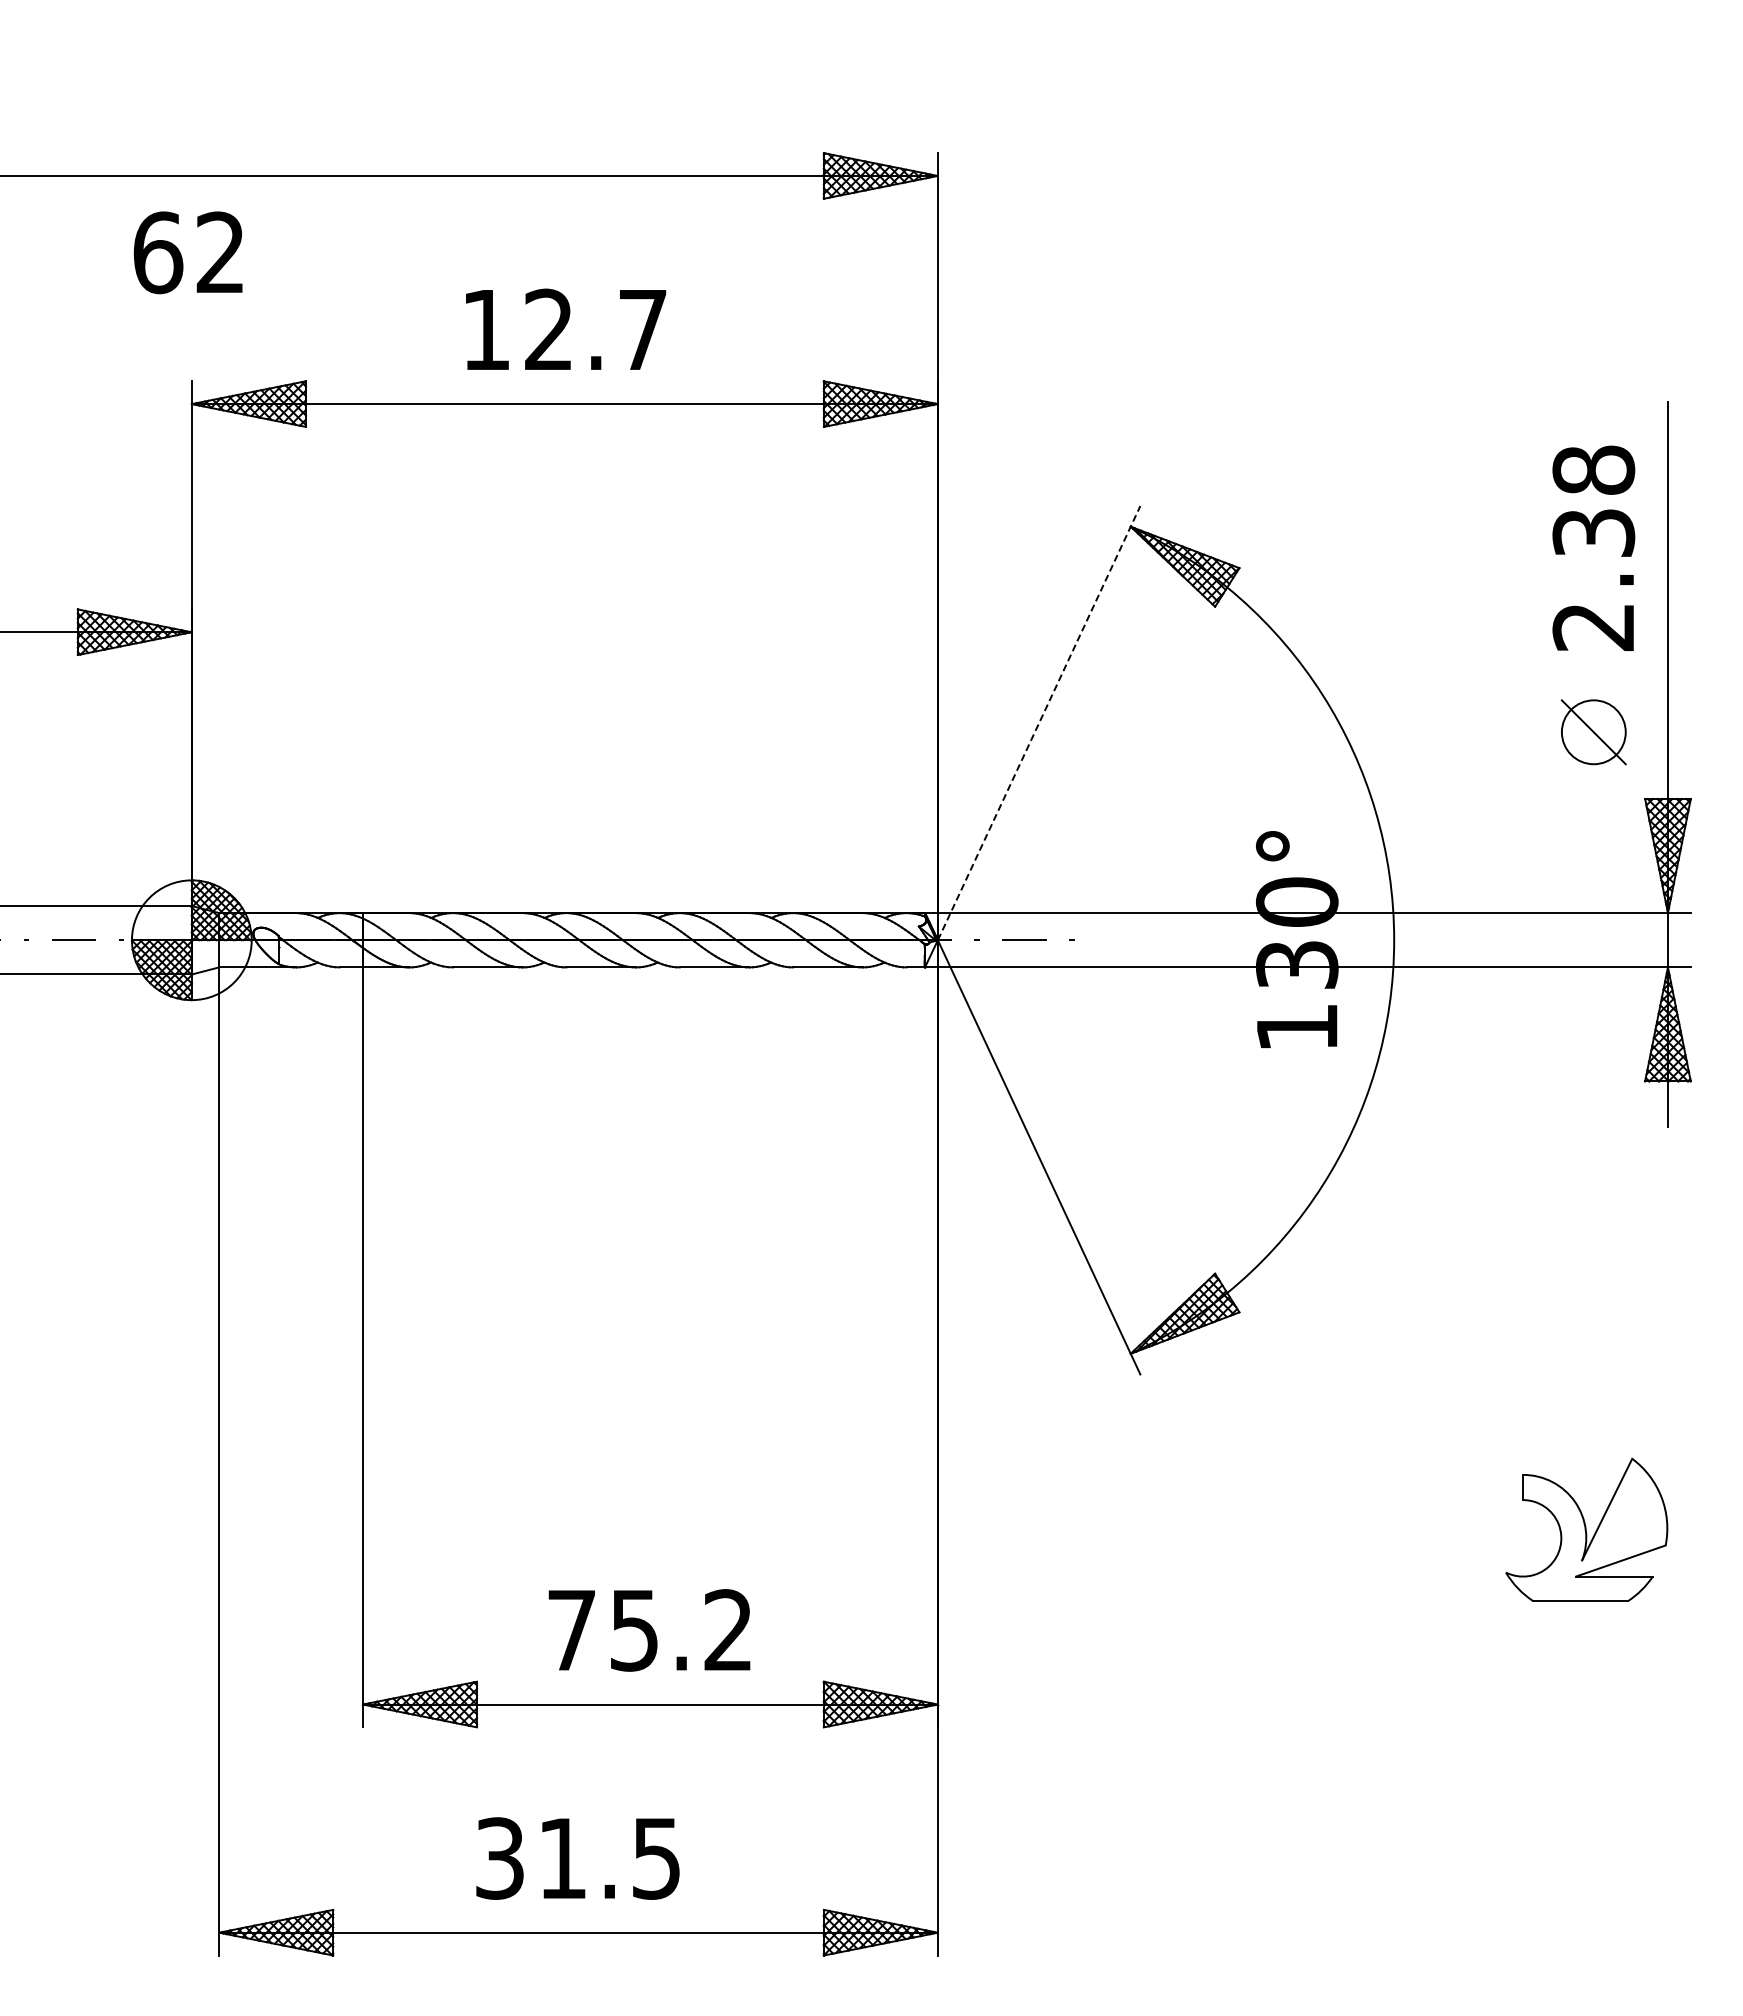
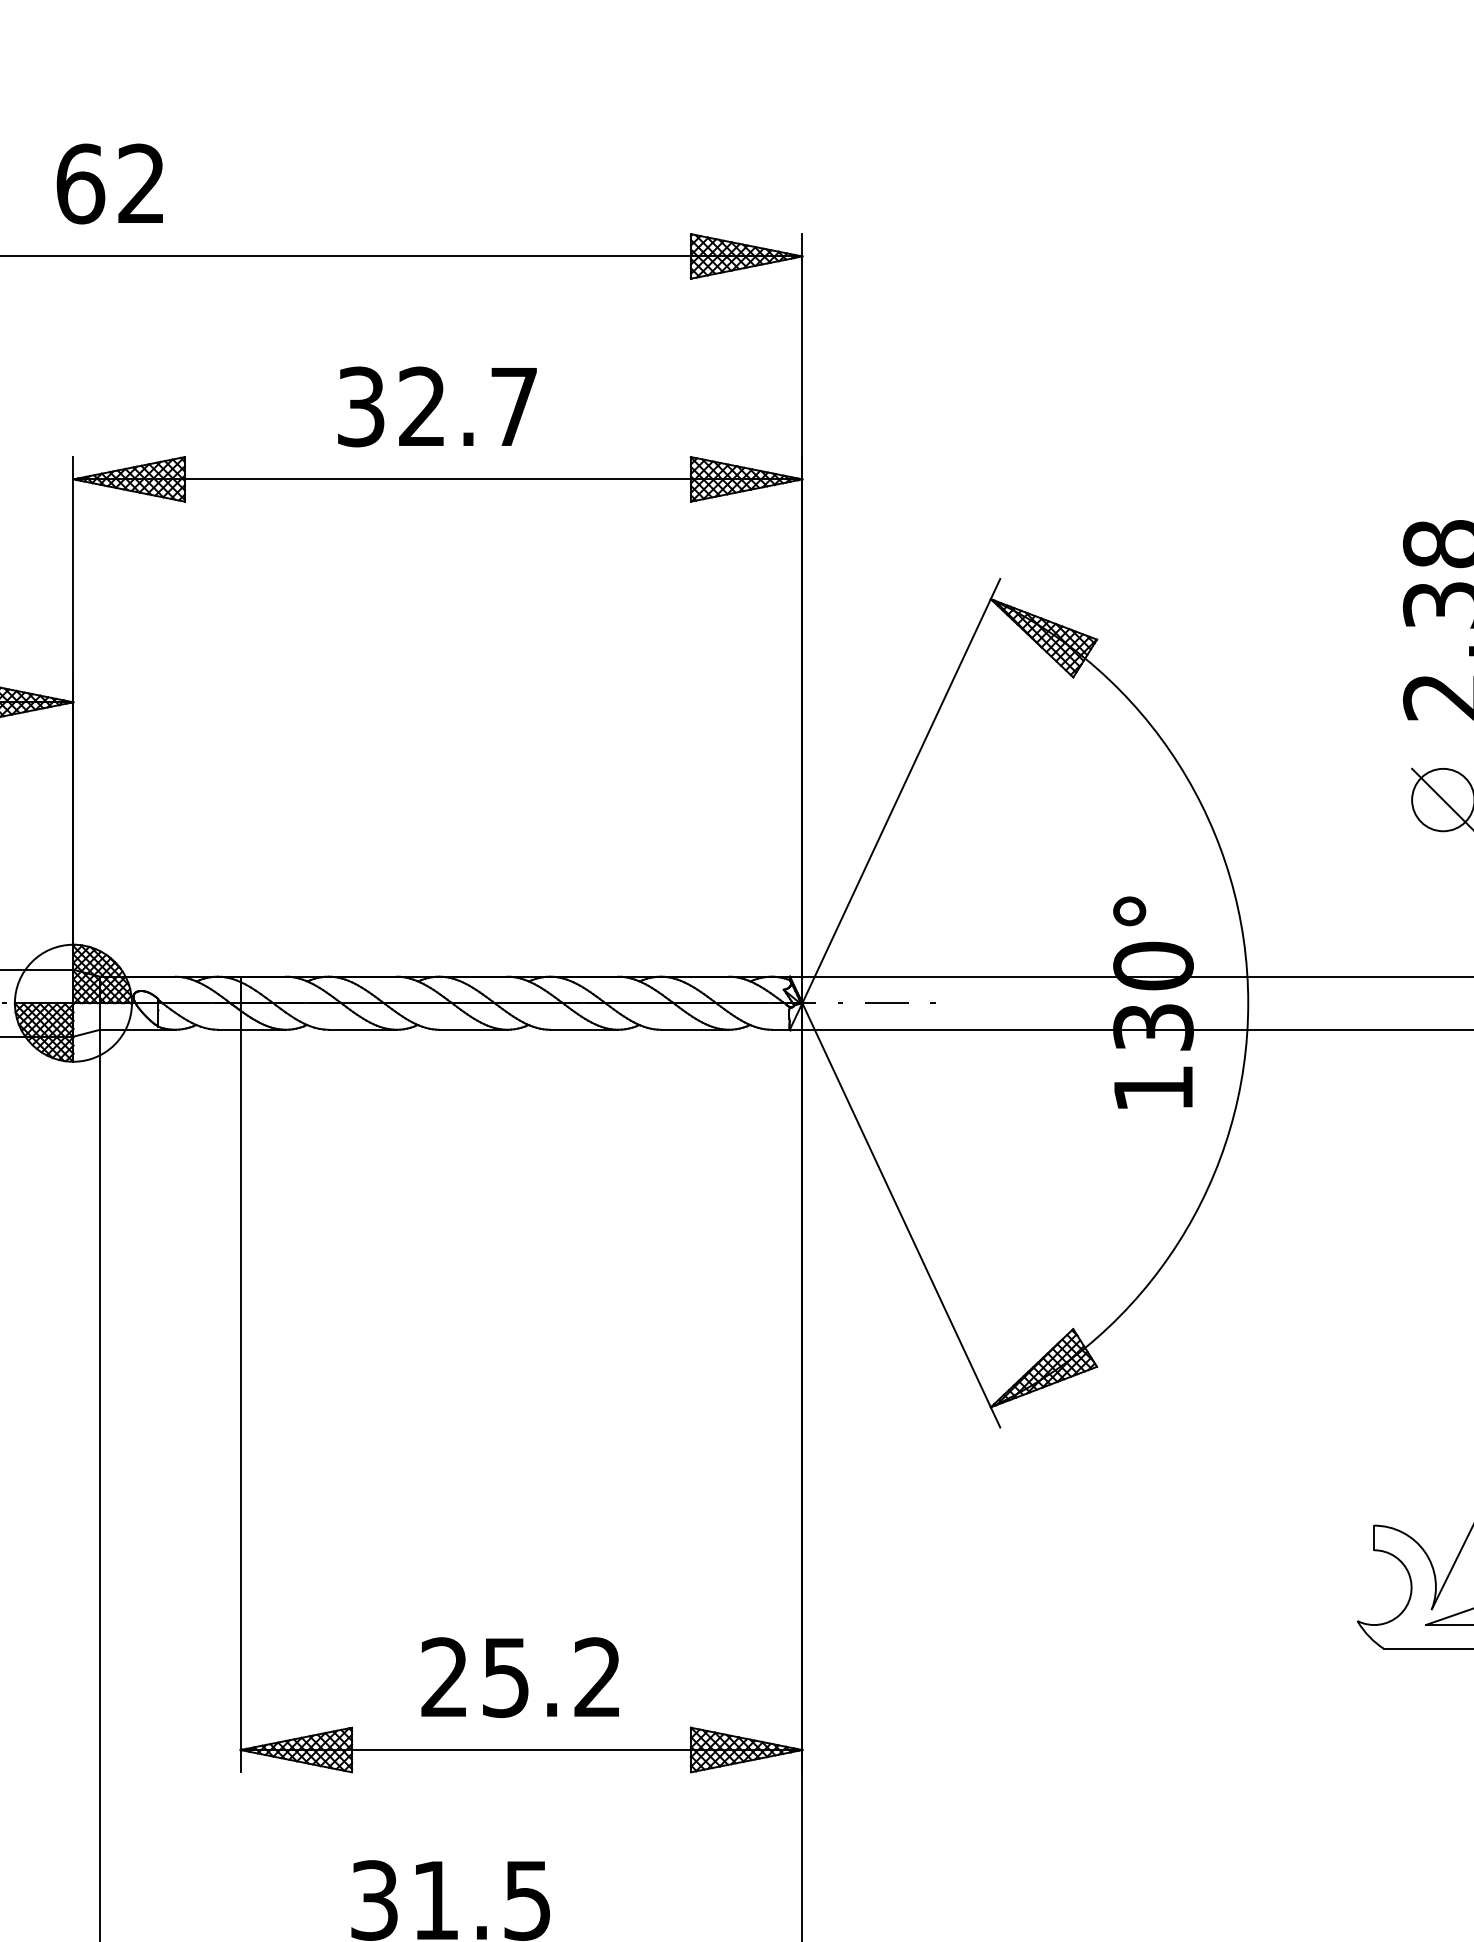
text: (187, 252) -> (109, 183), moved
text: (485, 329) -> (360, 406), 12.7 -> 32.7
line: (1039, 723) -> (901, 791), dashed -> solid
text: (571, 1629) -> (444, 1676), 75.2 -> 25.2

